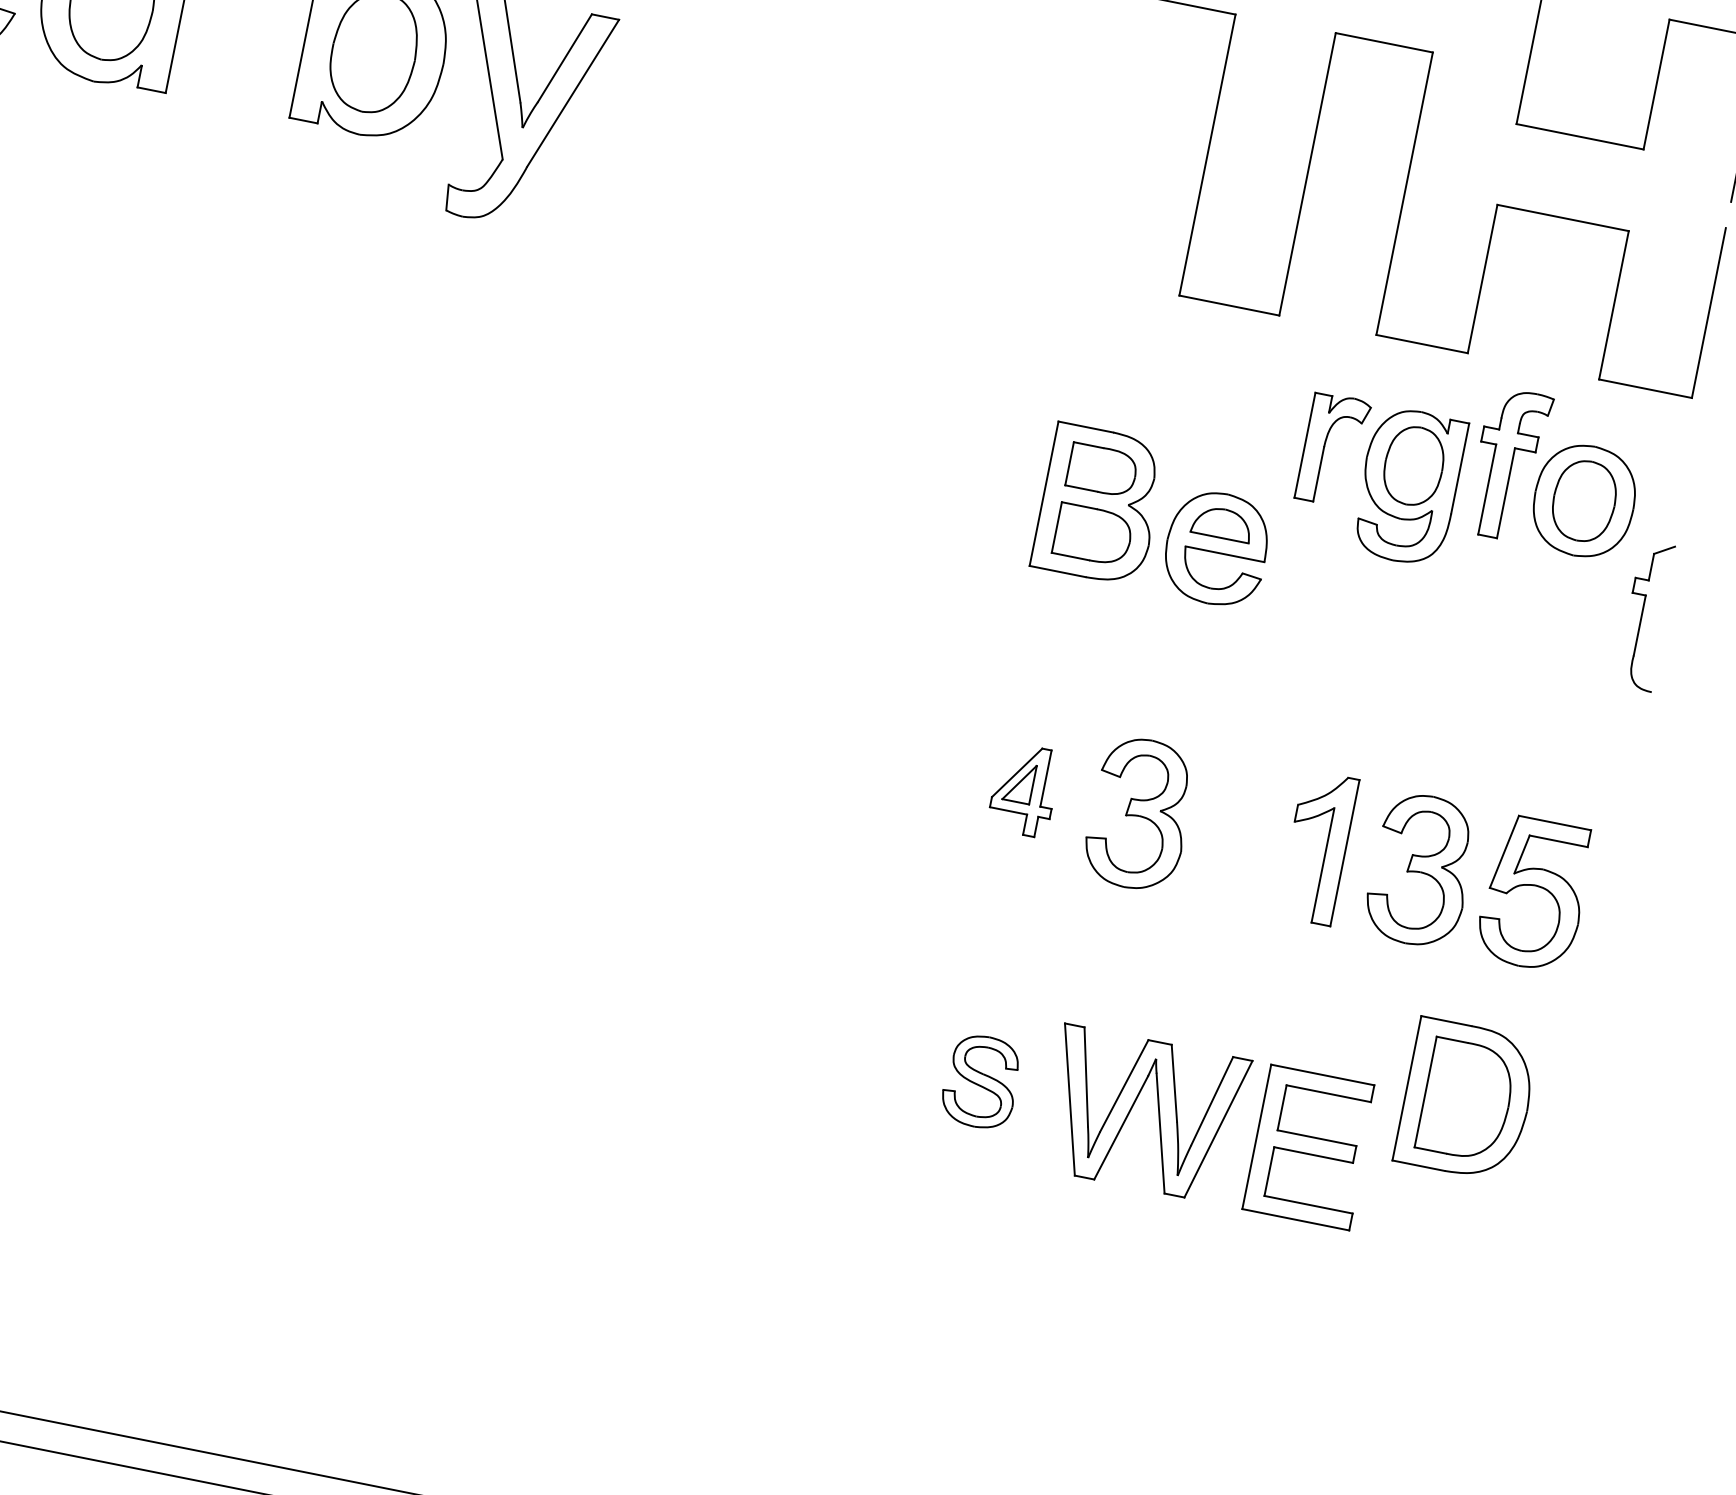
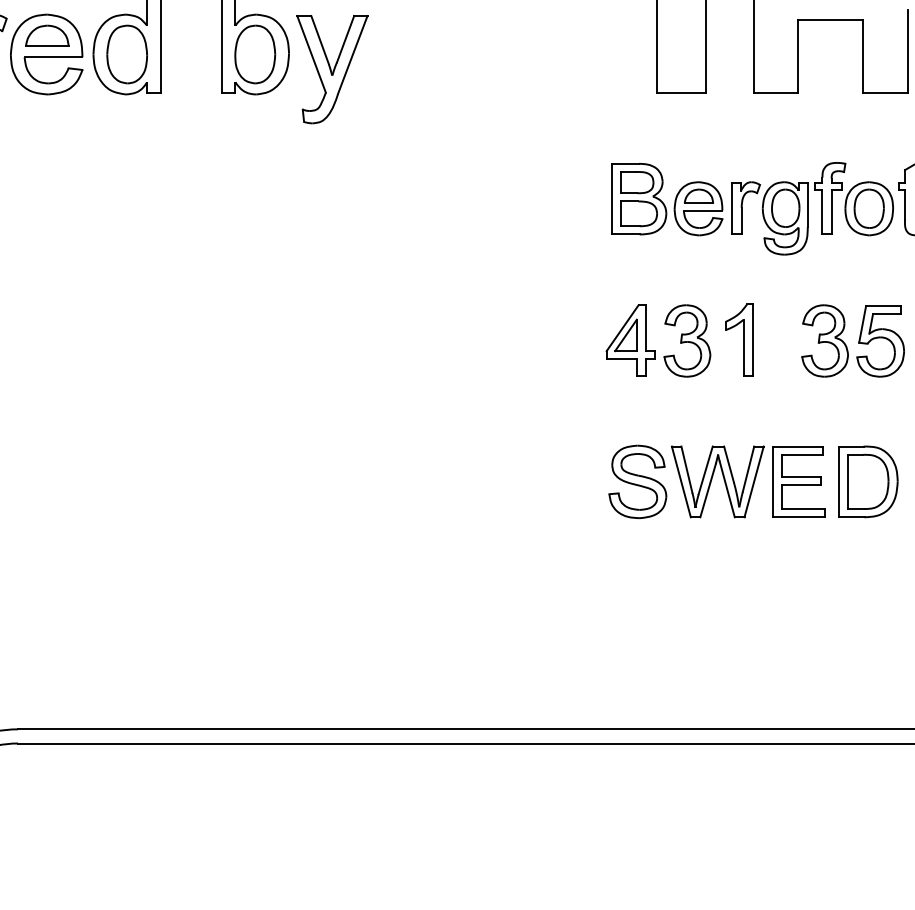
part: (1468, 477) -> (812, 208), moved
part: (1023, 789) -> (630, 340), size x1.67
part: (1318, 846) -> (739, 339), moved
part: (980, 1080) -> (637, 481), size x1.67
part: (1467, 1099) -> (868, 481), moved

